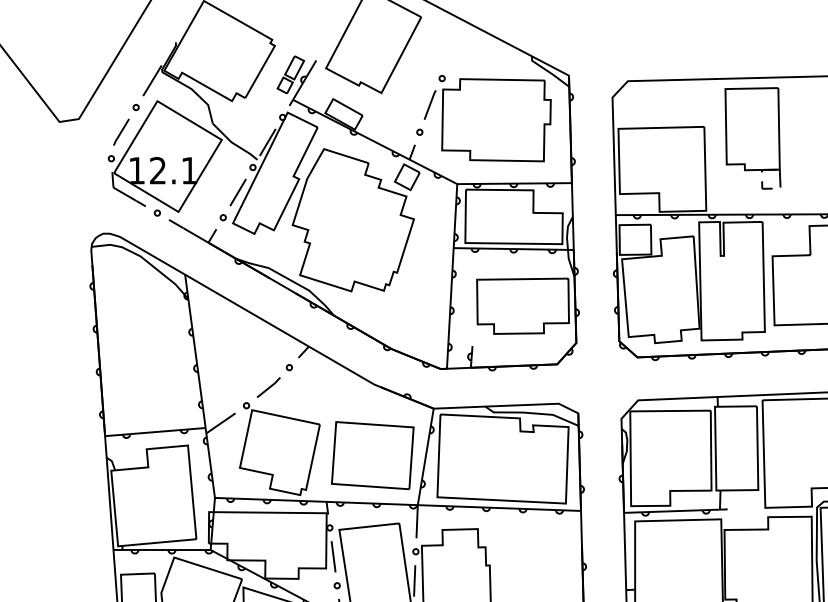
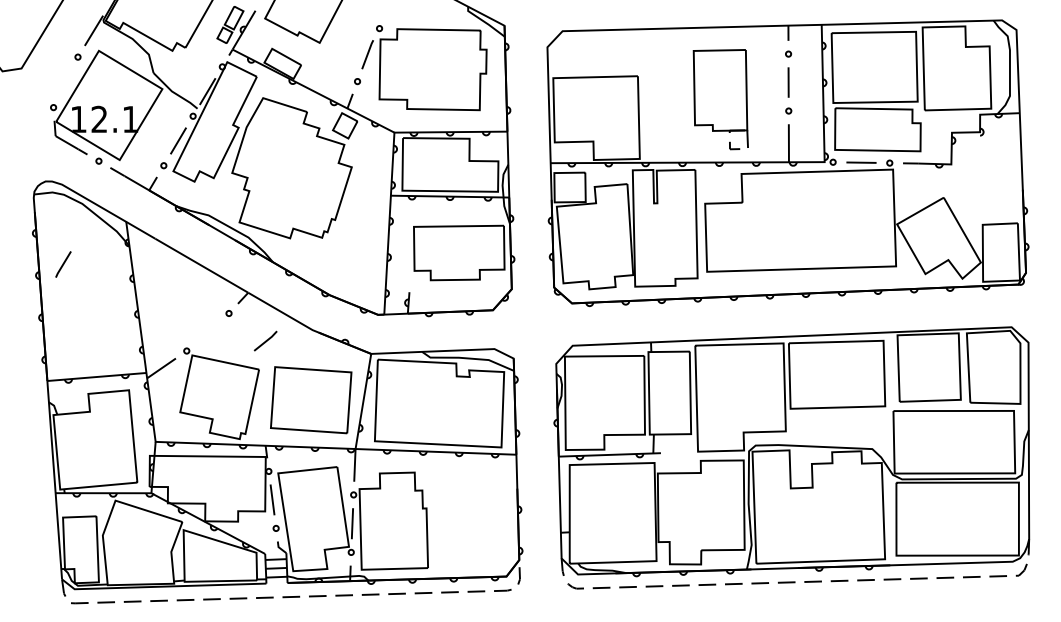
line: (121, 132) -> (63, 264), moved
part: (752, 138) -> (720, 99), moved
line: (268, 386) -> (265, 340), moved

